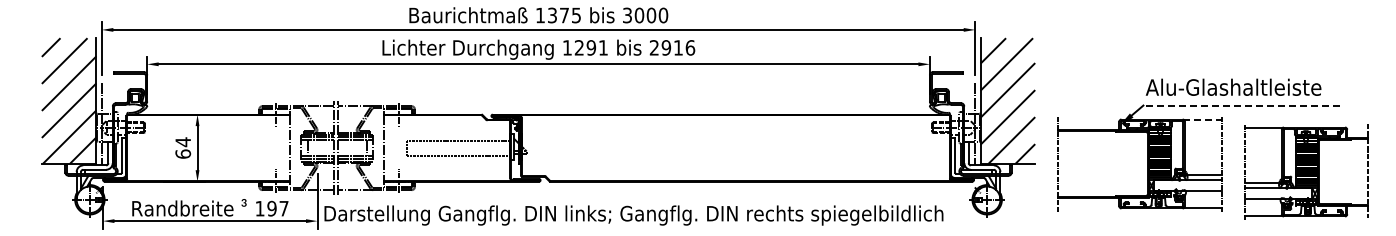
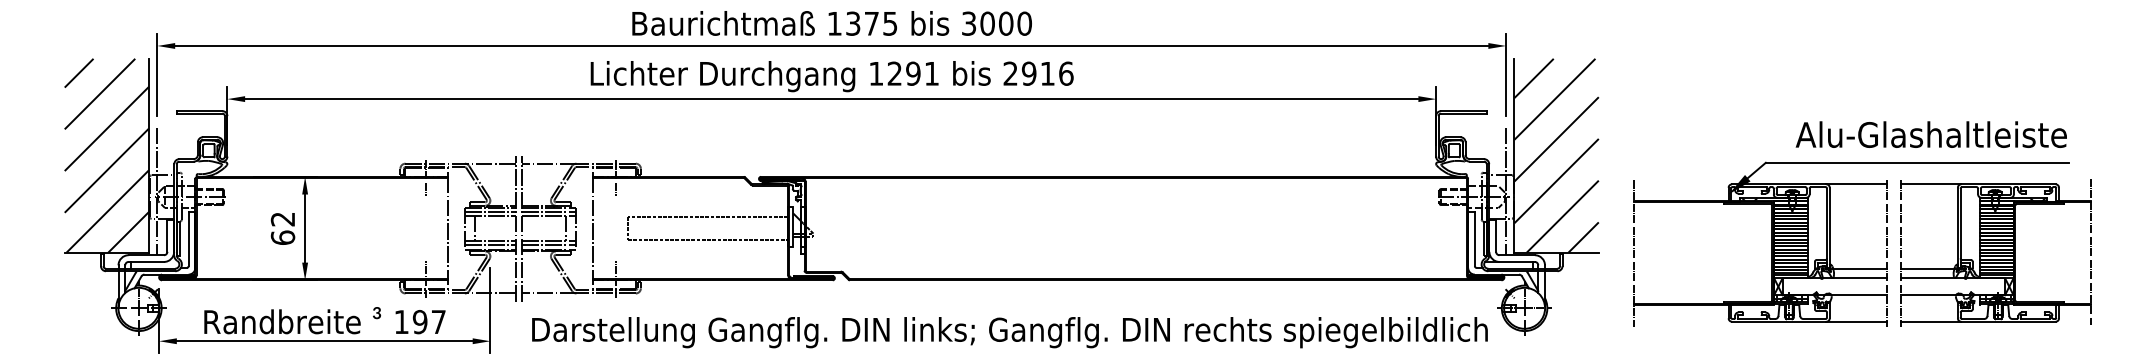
text: (1233, 86) -> (1931, 133), moved
line: (1240, 105) -> (1915, 162), dashed -> solid
line: (1202, 119) -> (1857, 184), dashed -> solid
text: (182, 142) -> (281, 219), 64 -> 62
part: (1306, 171) -> (1996, 252), moved
text: (633, 215) -> (1009, 332), moved

